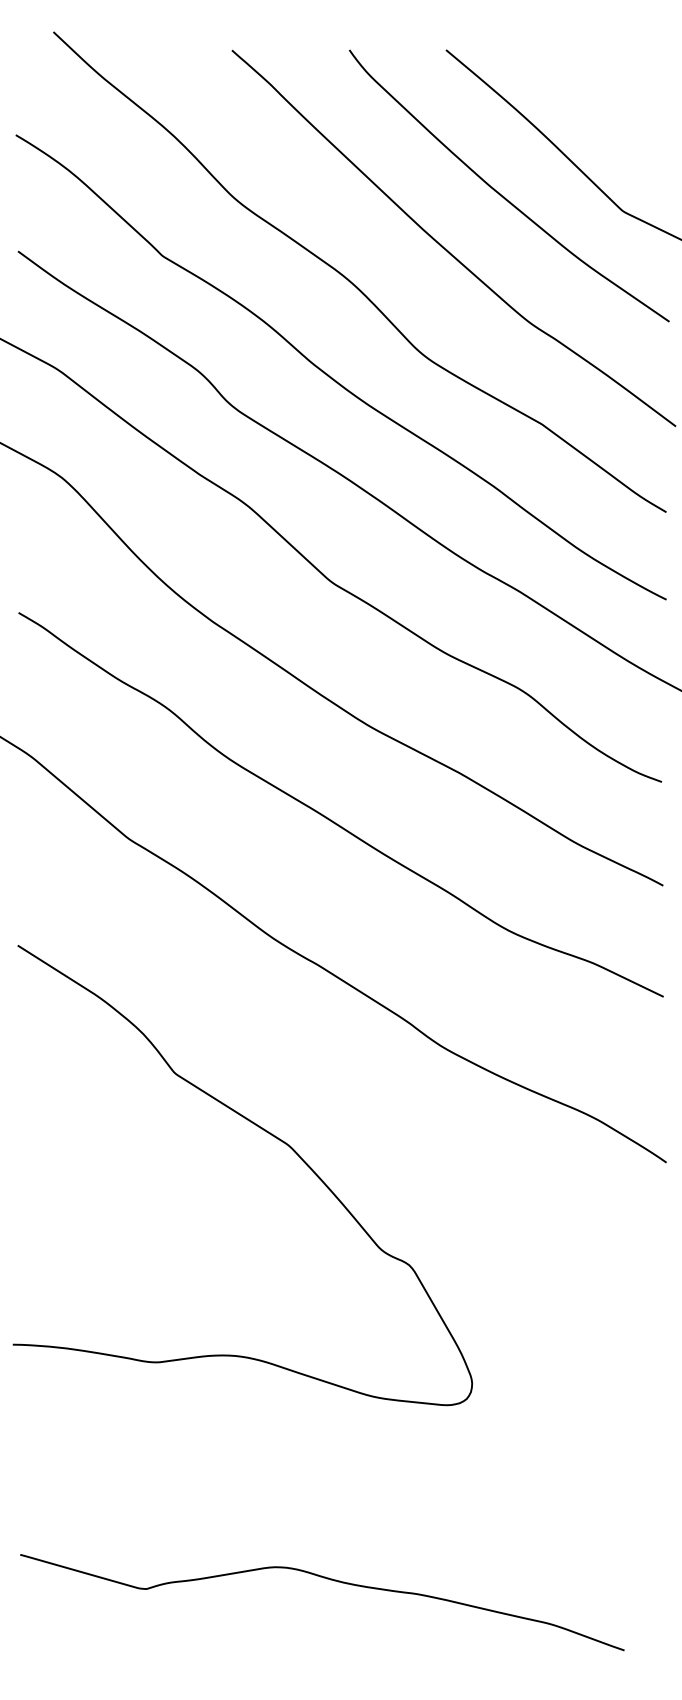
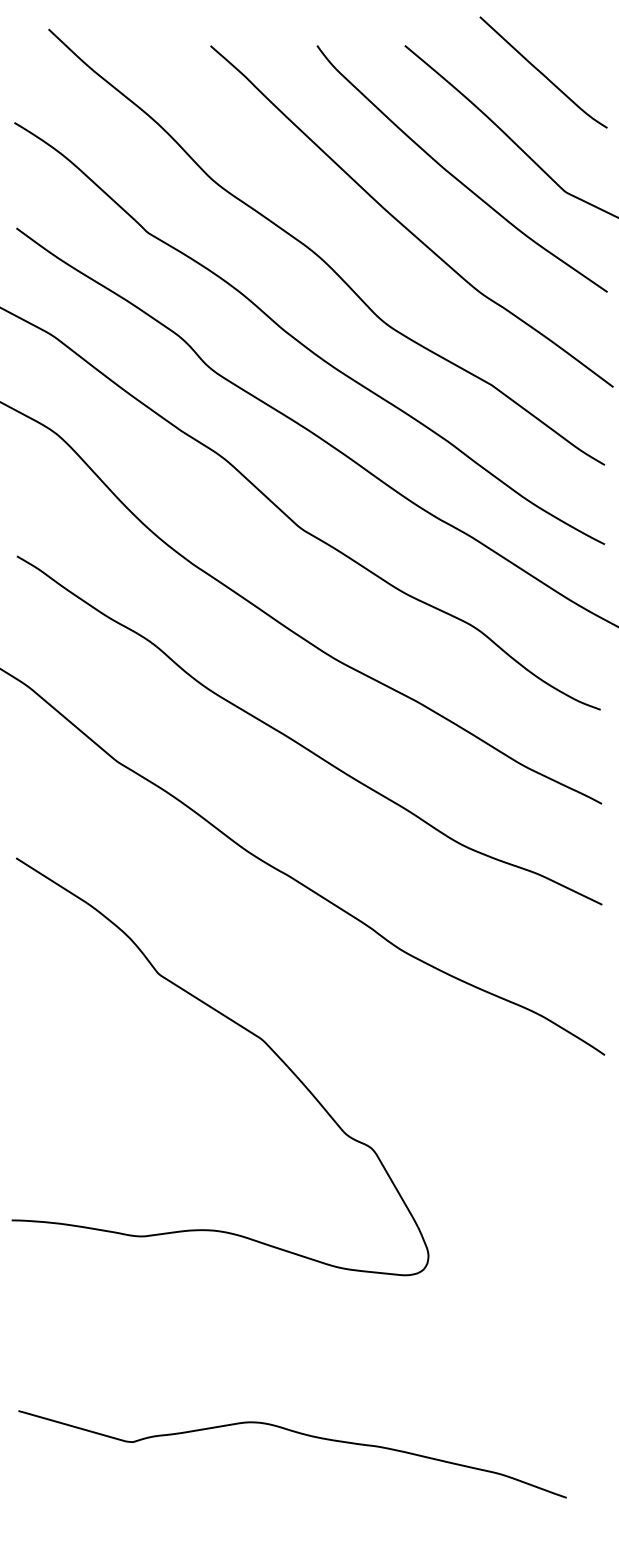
curve: (597, 79) -> (542, 72), added

